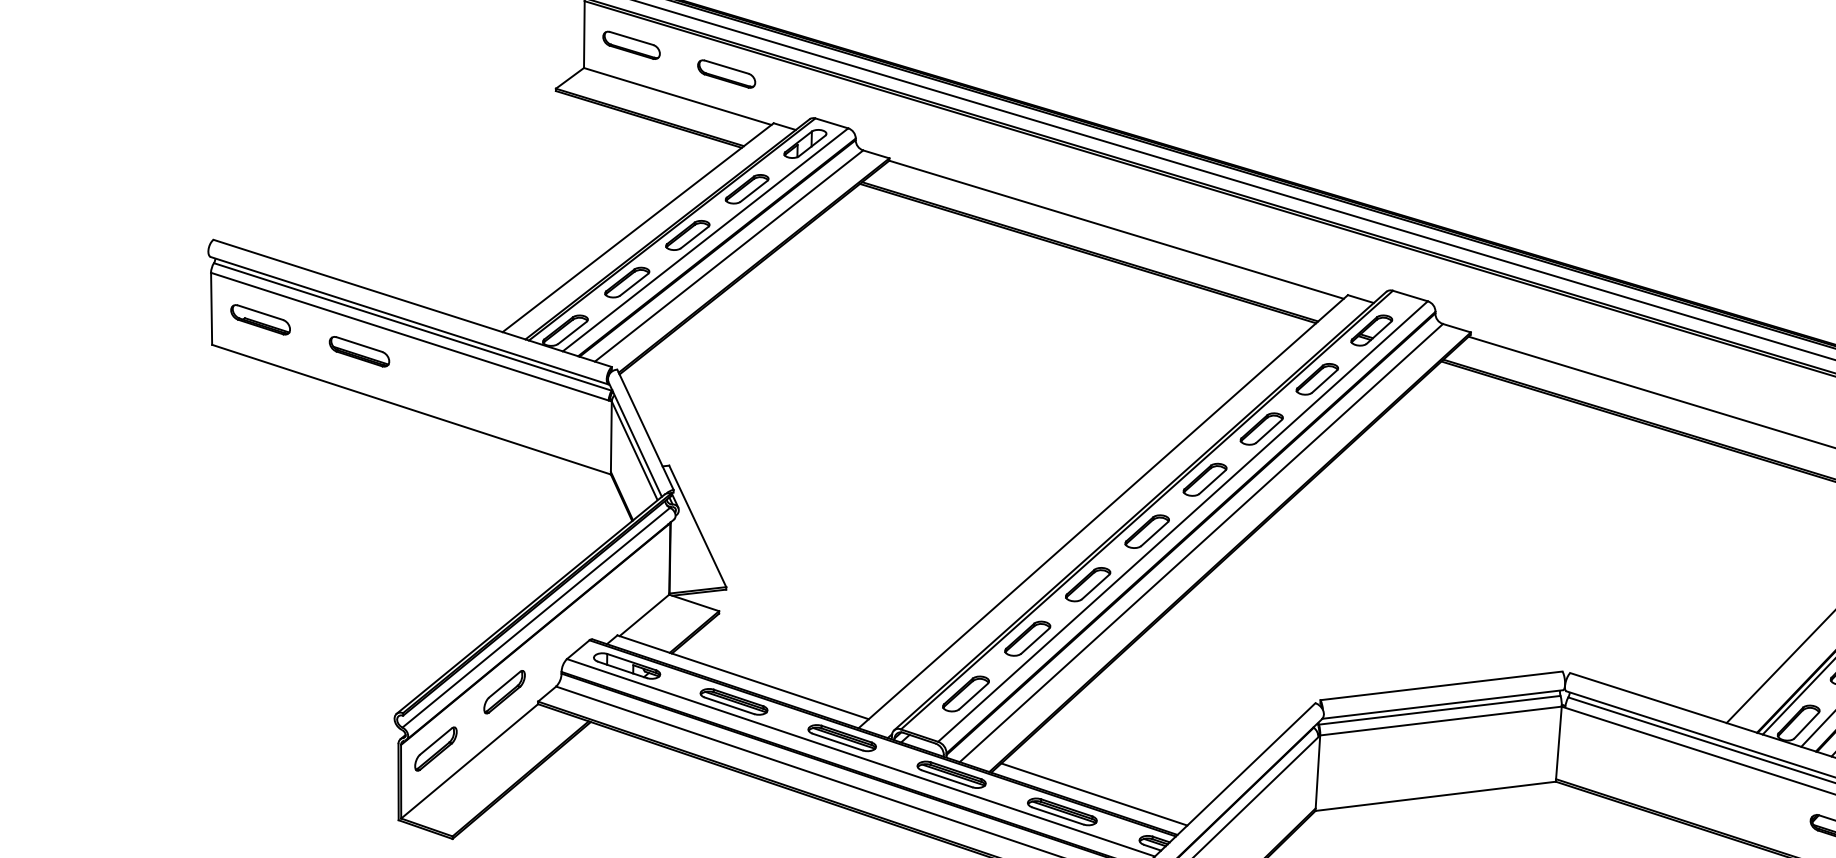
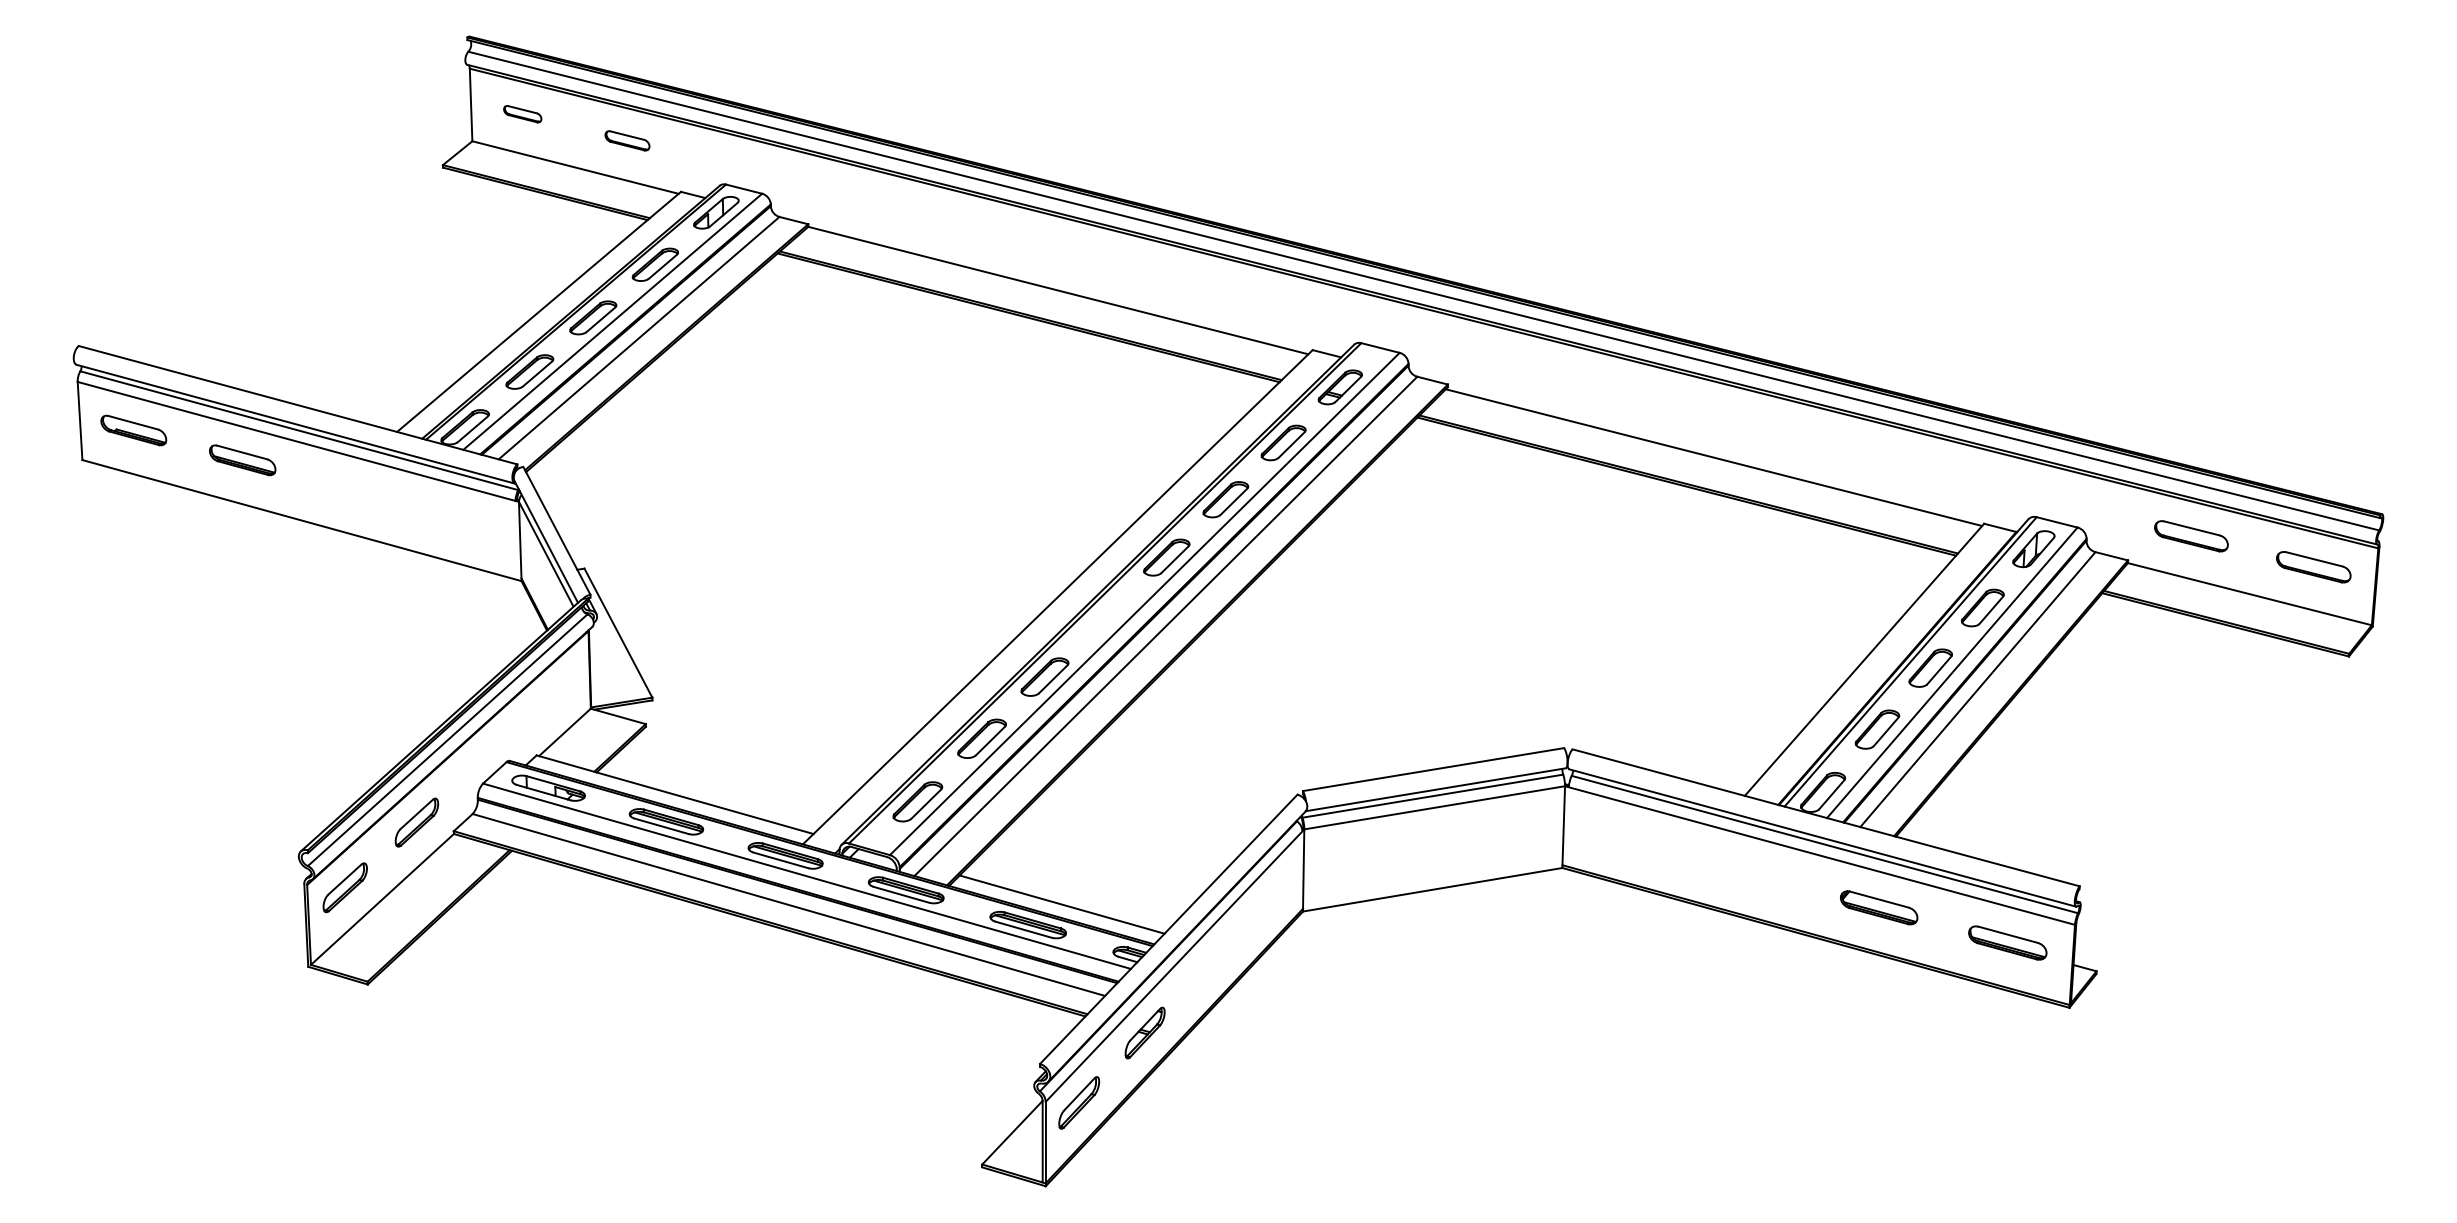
part: (631, 44) -> (522, 113), size x0.6
part: (726, 73) -> (627, 140), size x0.7
part: (1147, 531) -> (1106, 616), removed

